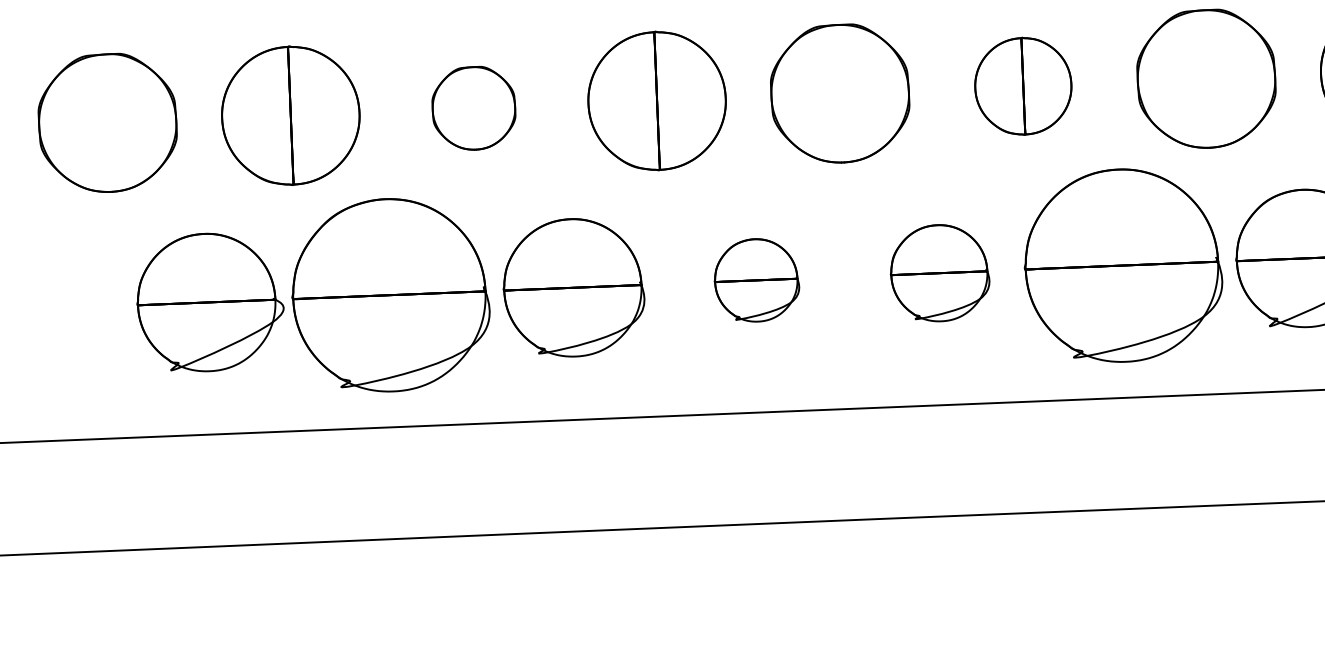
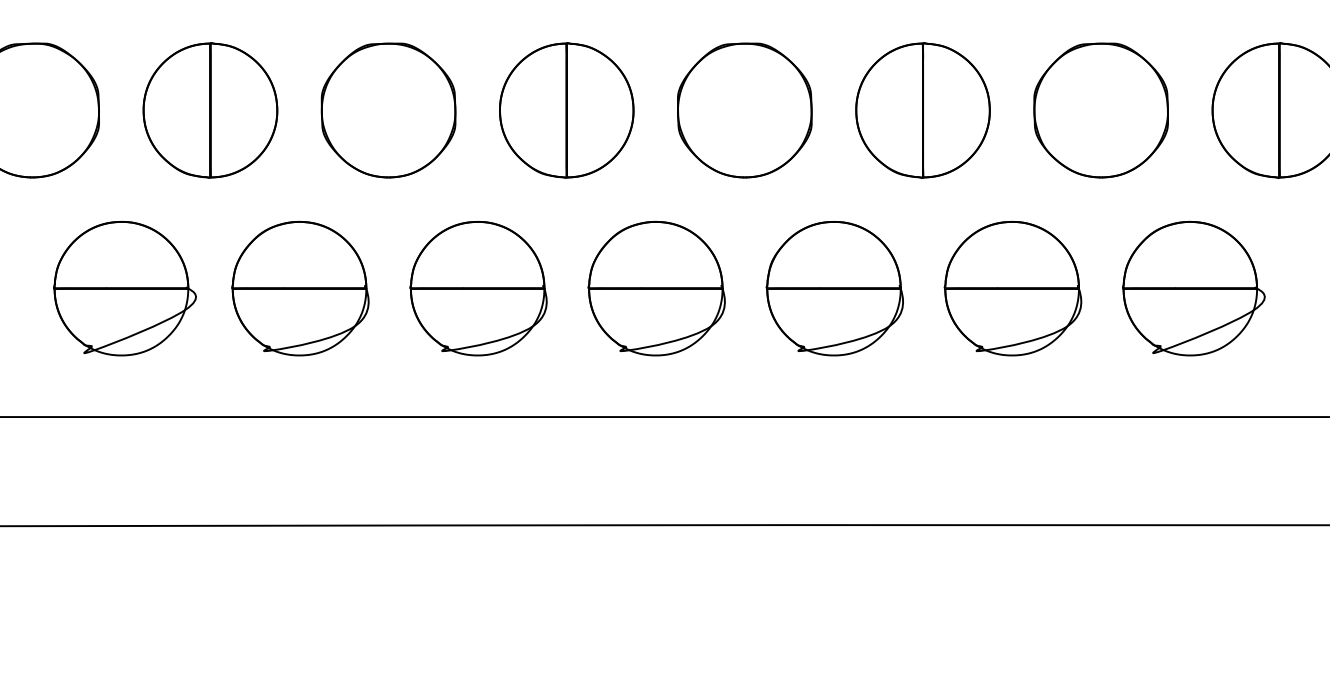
part: (1022, 86) -> (922, 110), size x1.43
part: (473, 108) -> (388, 110), size x1.67
part: (1122, 265) -> (1012, 288), size x0.71
part: (939, 272) -> (834, 288), size x1.43
part: (756, 280) -> (656, 288), size x1.67
part: (390, 295) -> (300, 288), size x0.71

